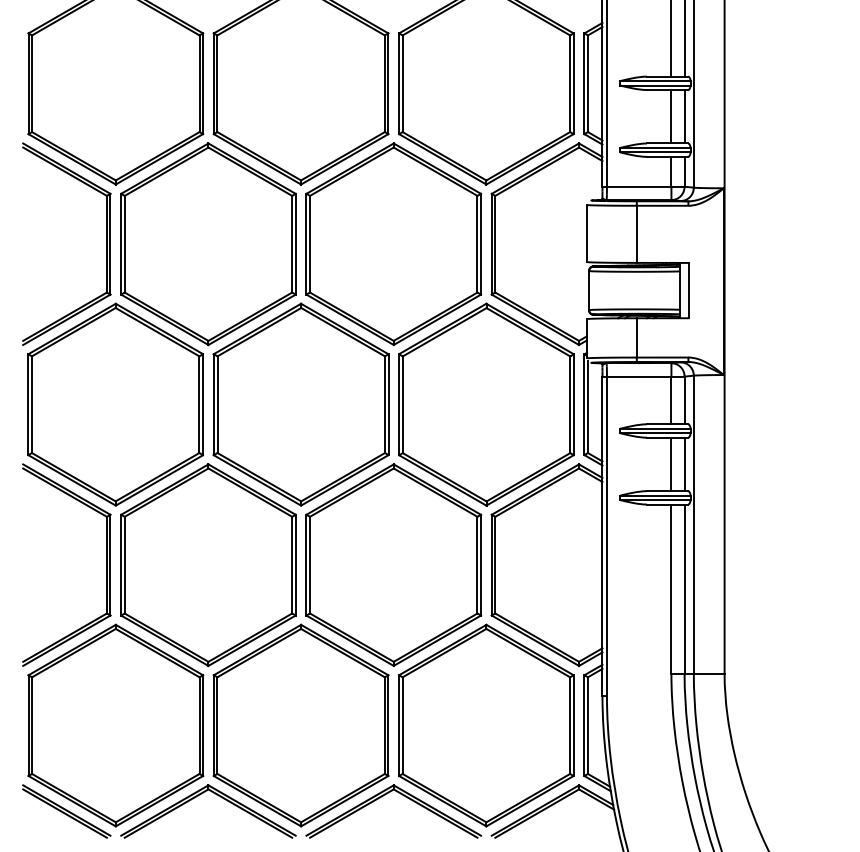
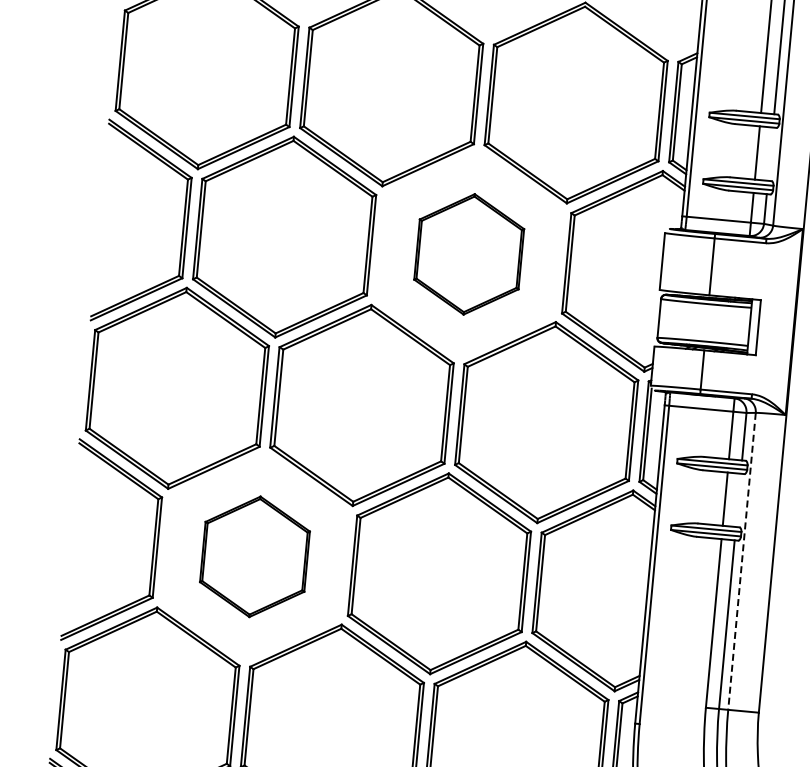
line: (684, 116) -> (770, 153), removed
part: (393, 244) -> (468, 254), size x0.6
line: (684, 464) -> (738, 500), removed
line: (693, 525) -> (741, 562), solid -> dashed
part: (208, 565) -> (254, 557), size x0.6

